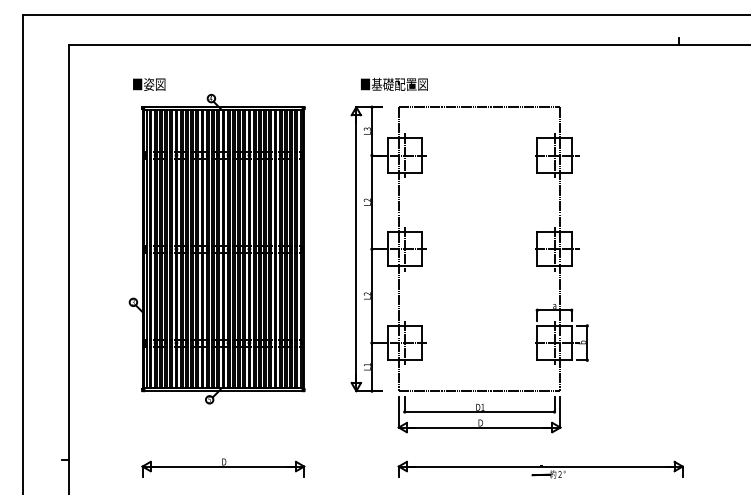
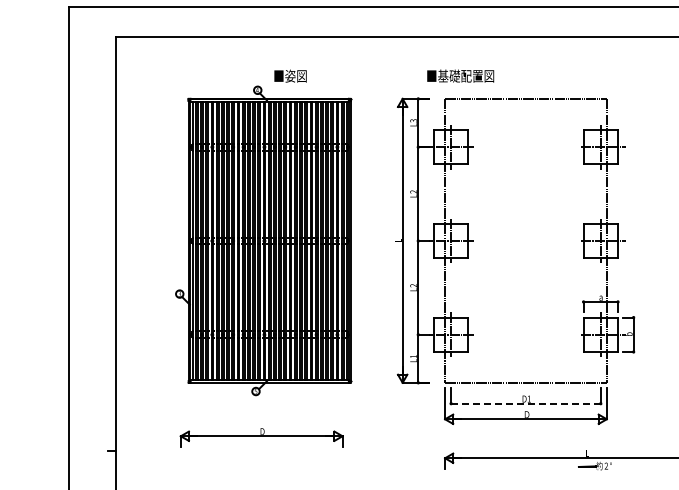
text: (394, 83) -> (460, 75), moved
text: (149, 84) -> (290, 76), moved
line: (479, 411) -> (525, 403), solid -> dashed
part: (223, 467) -> (261, 437), moved

